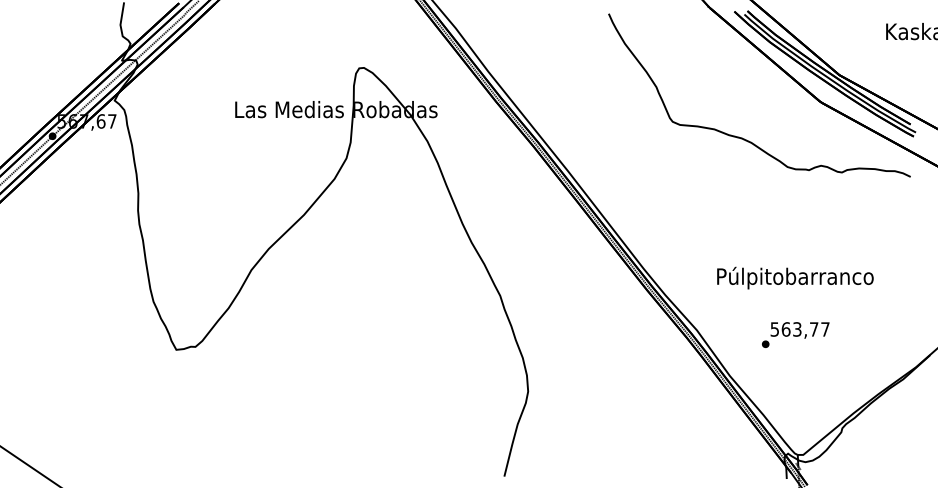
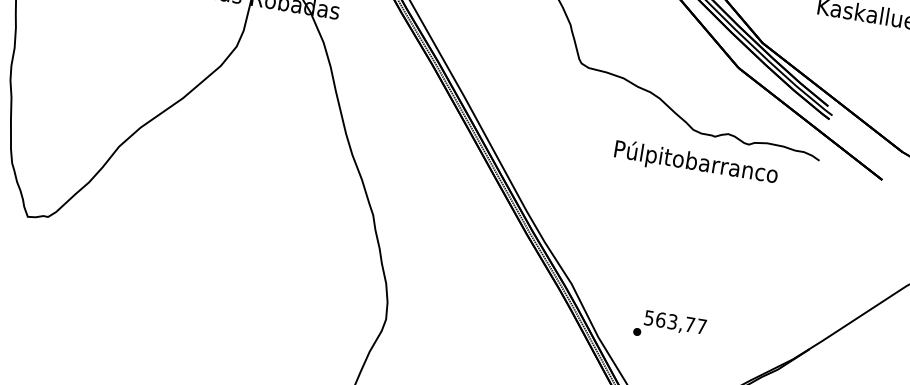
text: (795, 277) -> (696, 162), moved
text: (795, 334) -> (669, 326), moved

